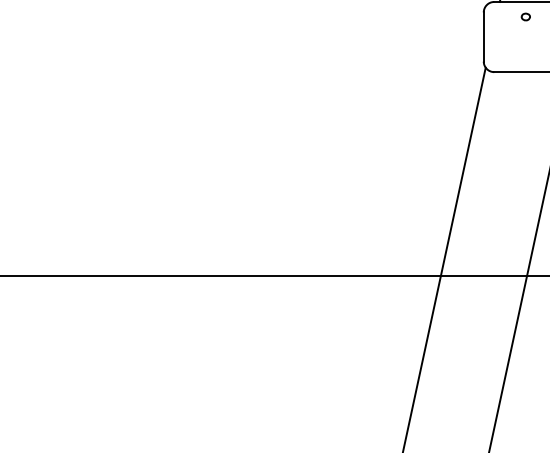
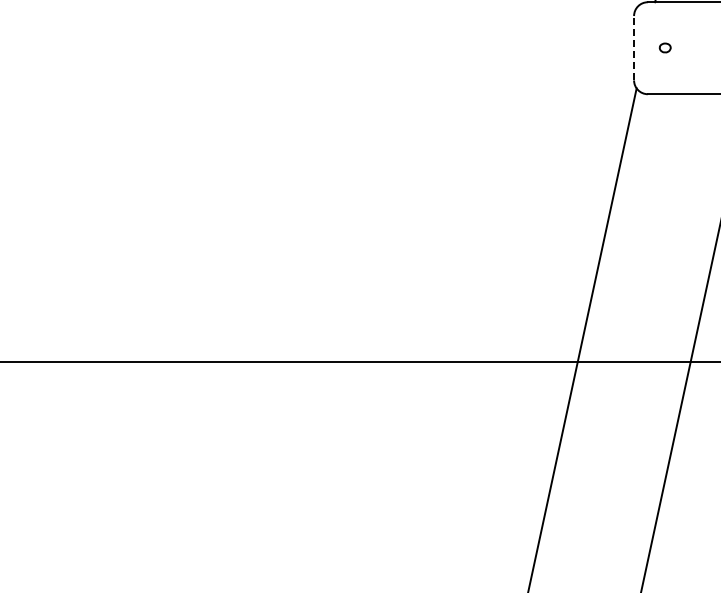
part: (525, 16) -> (664, 47), moved
line: (484, 36) -> (634, 47), solid -> dashed

